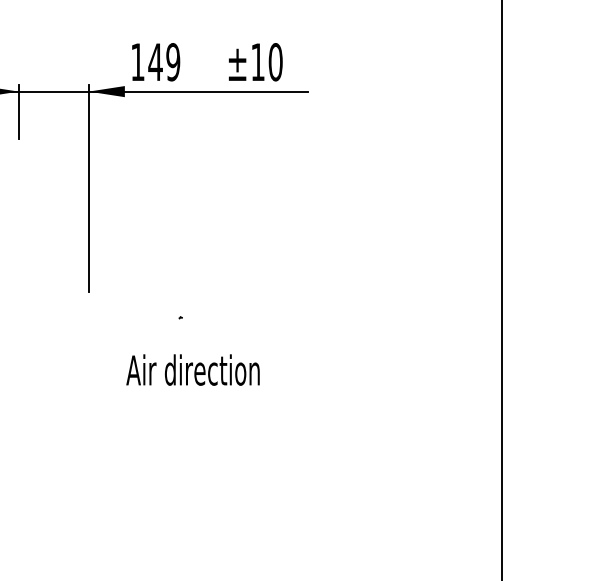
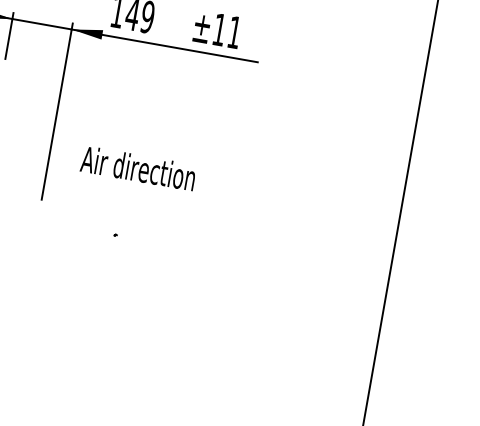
text: (275, 62) -> (234, 32), ±10 -> ±11
text: (192, 369) -> (138, 167), moved

